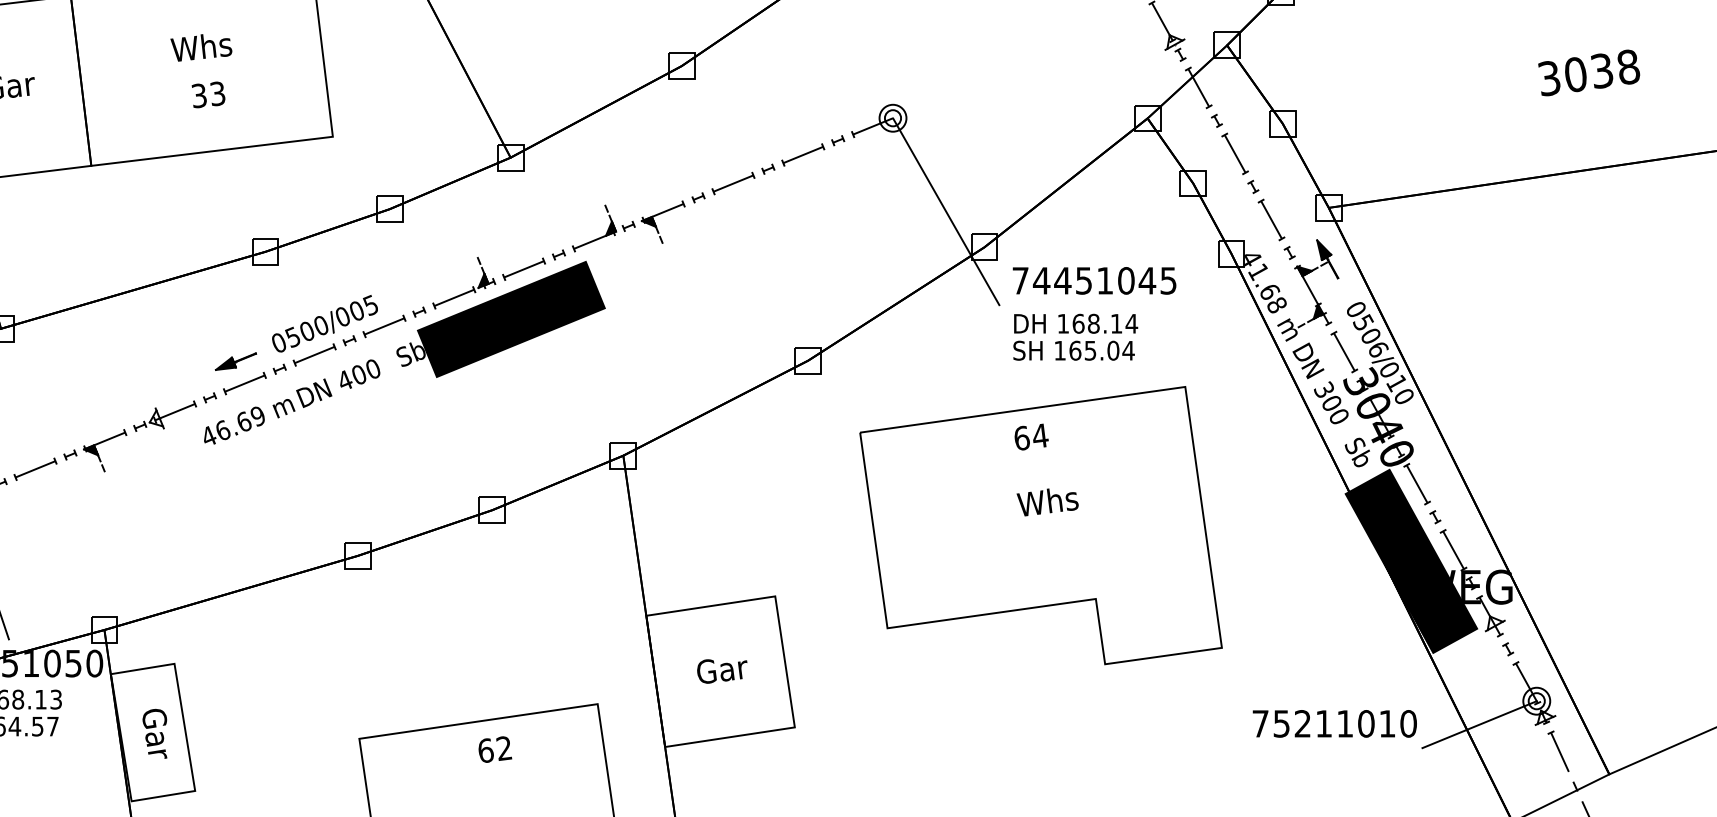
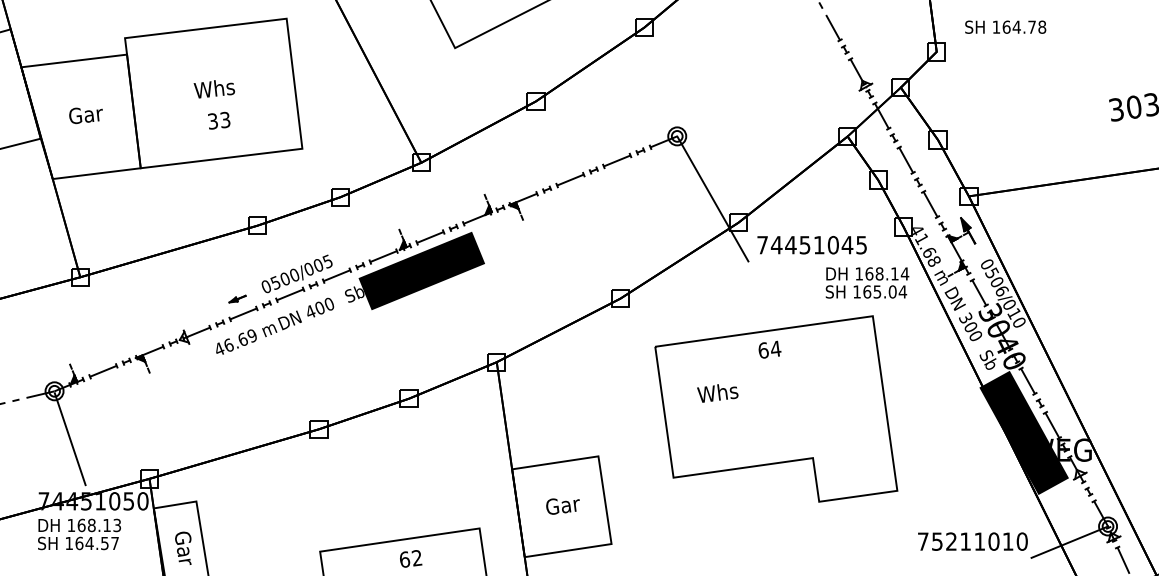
text: (1075, 336) -> (867, 282), moved
part: (235, 360) -> (237, 298), size x0.6
text: (1047, 502) -> (717, 393), moved

